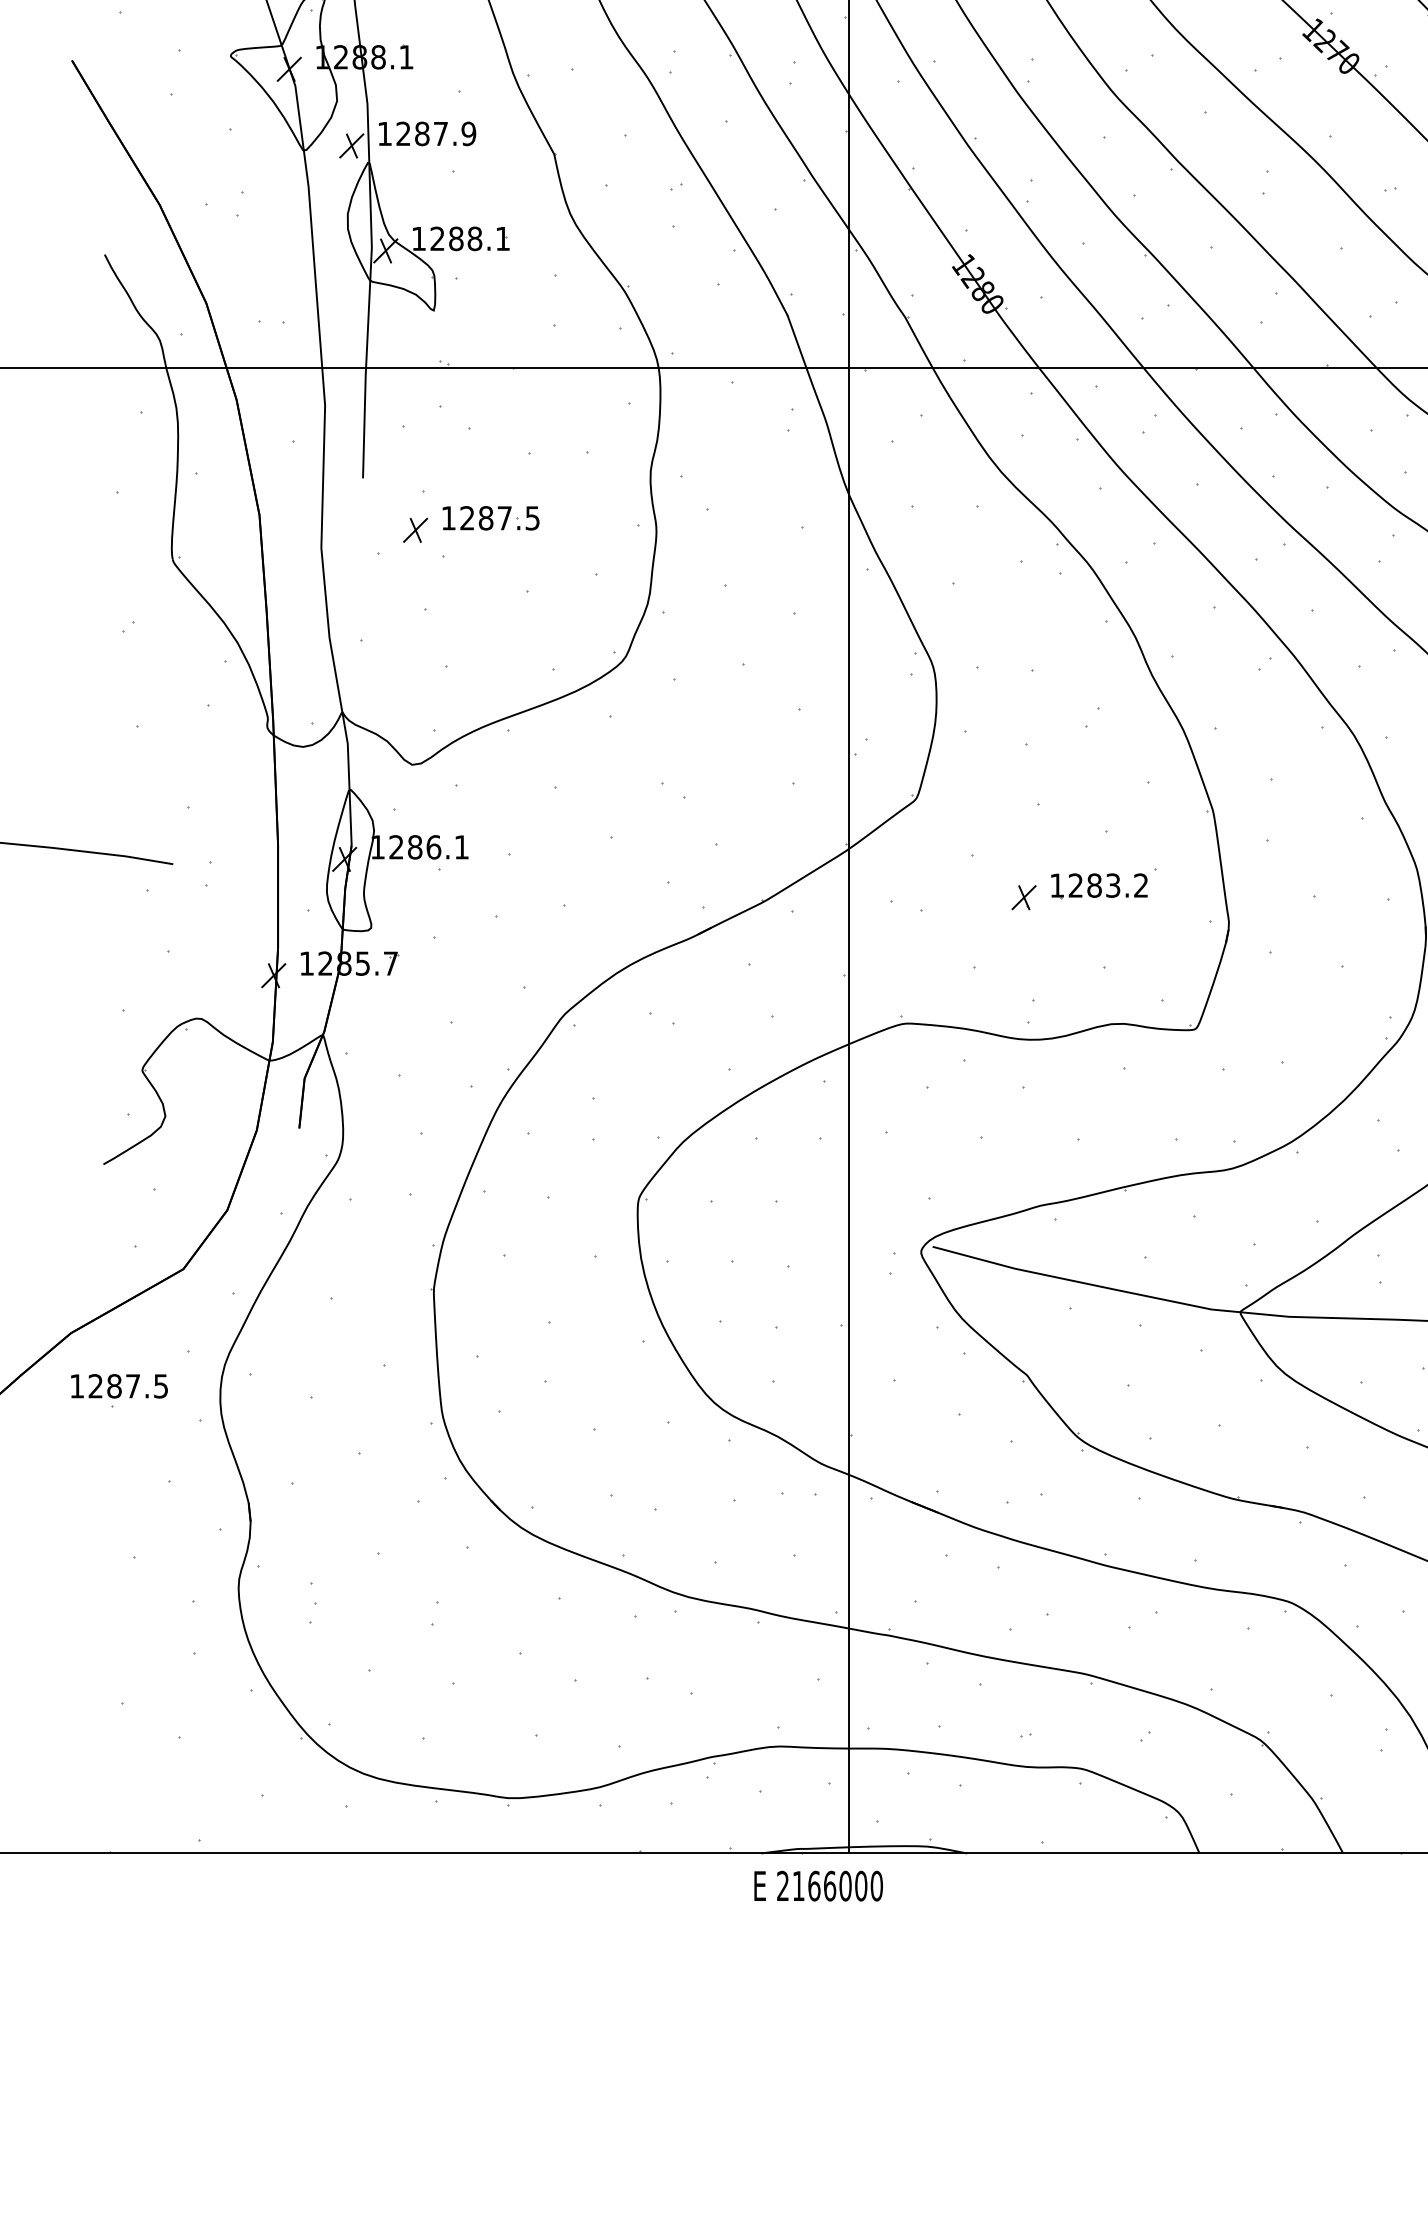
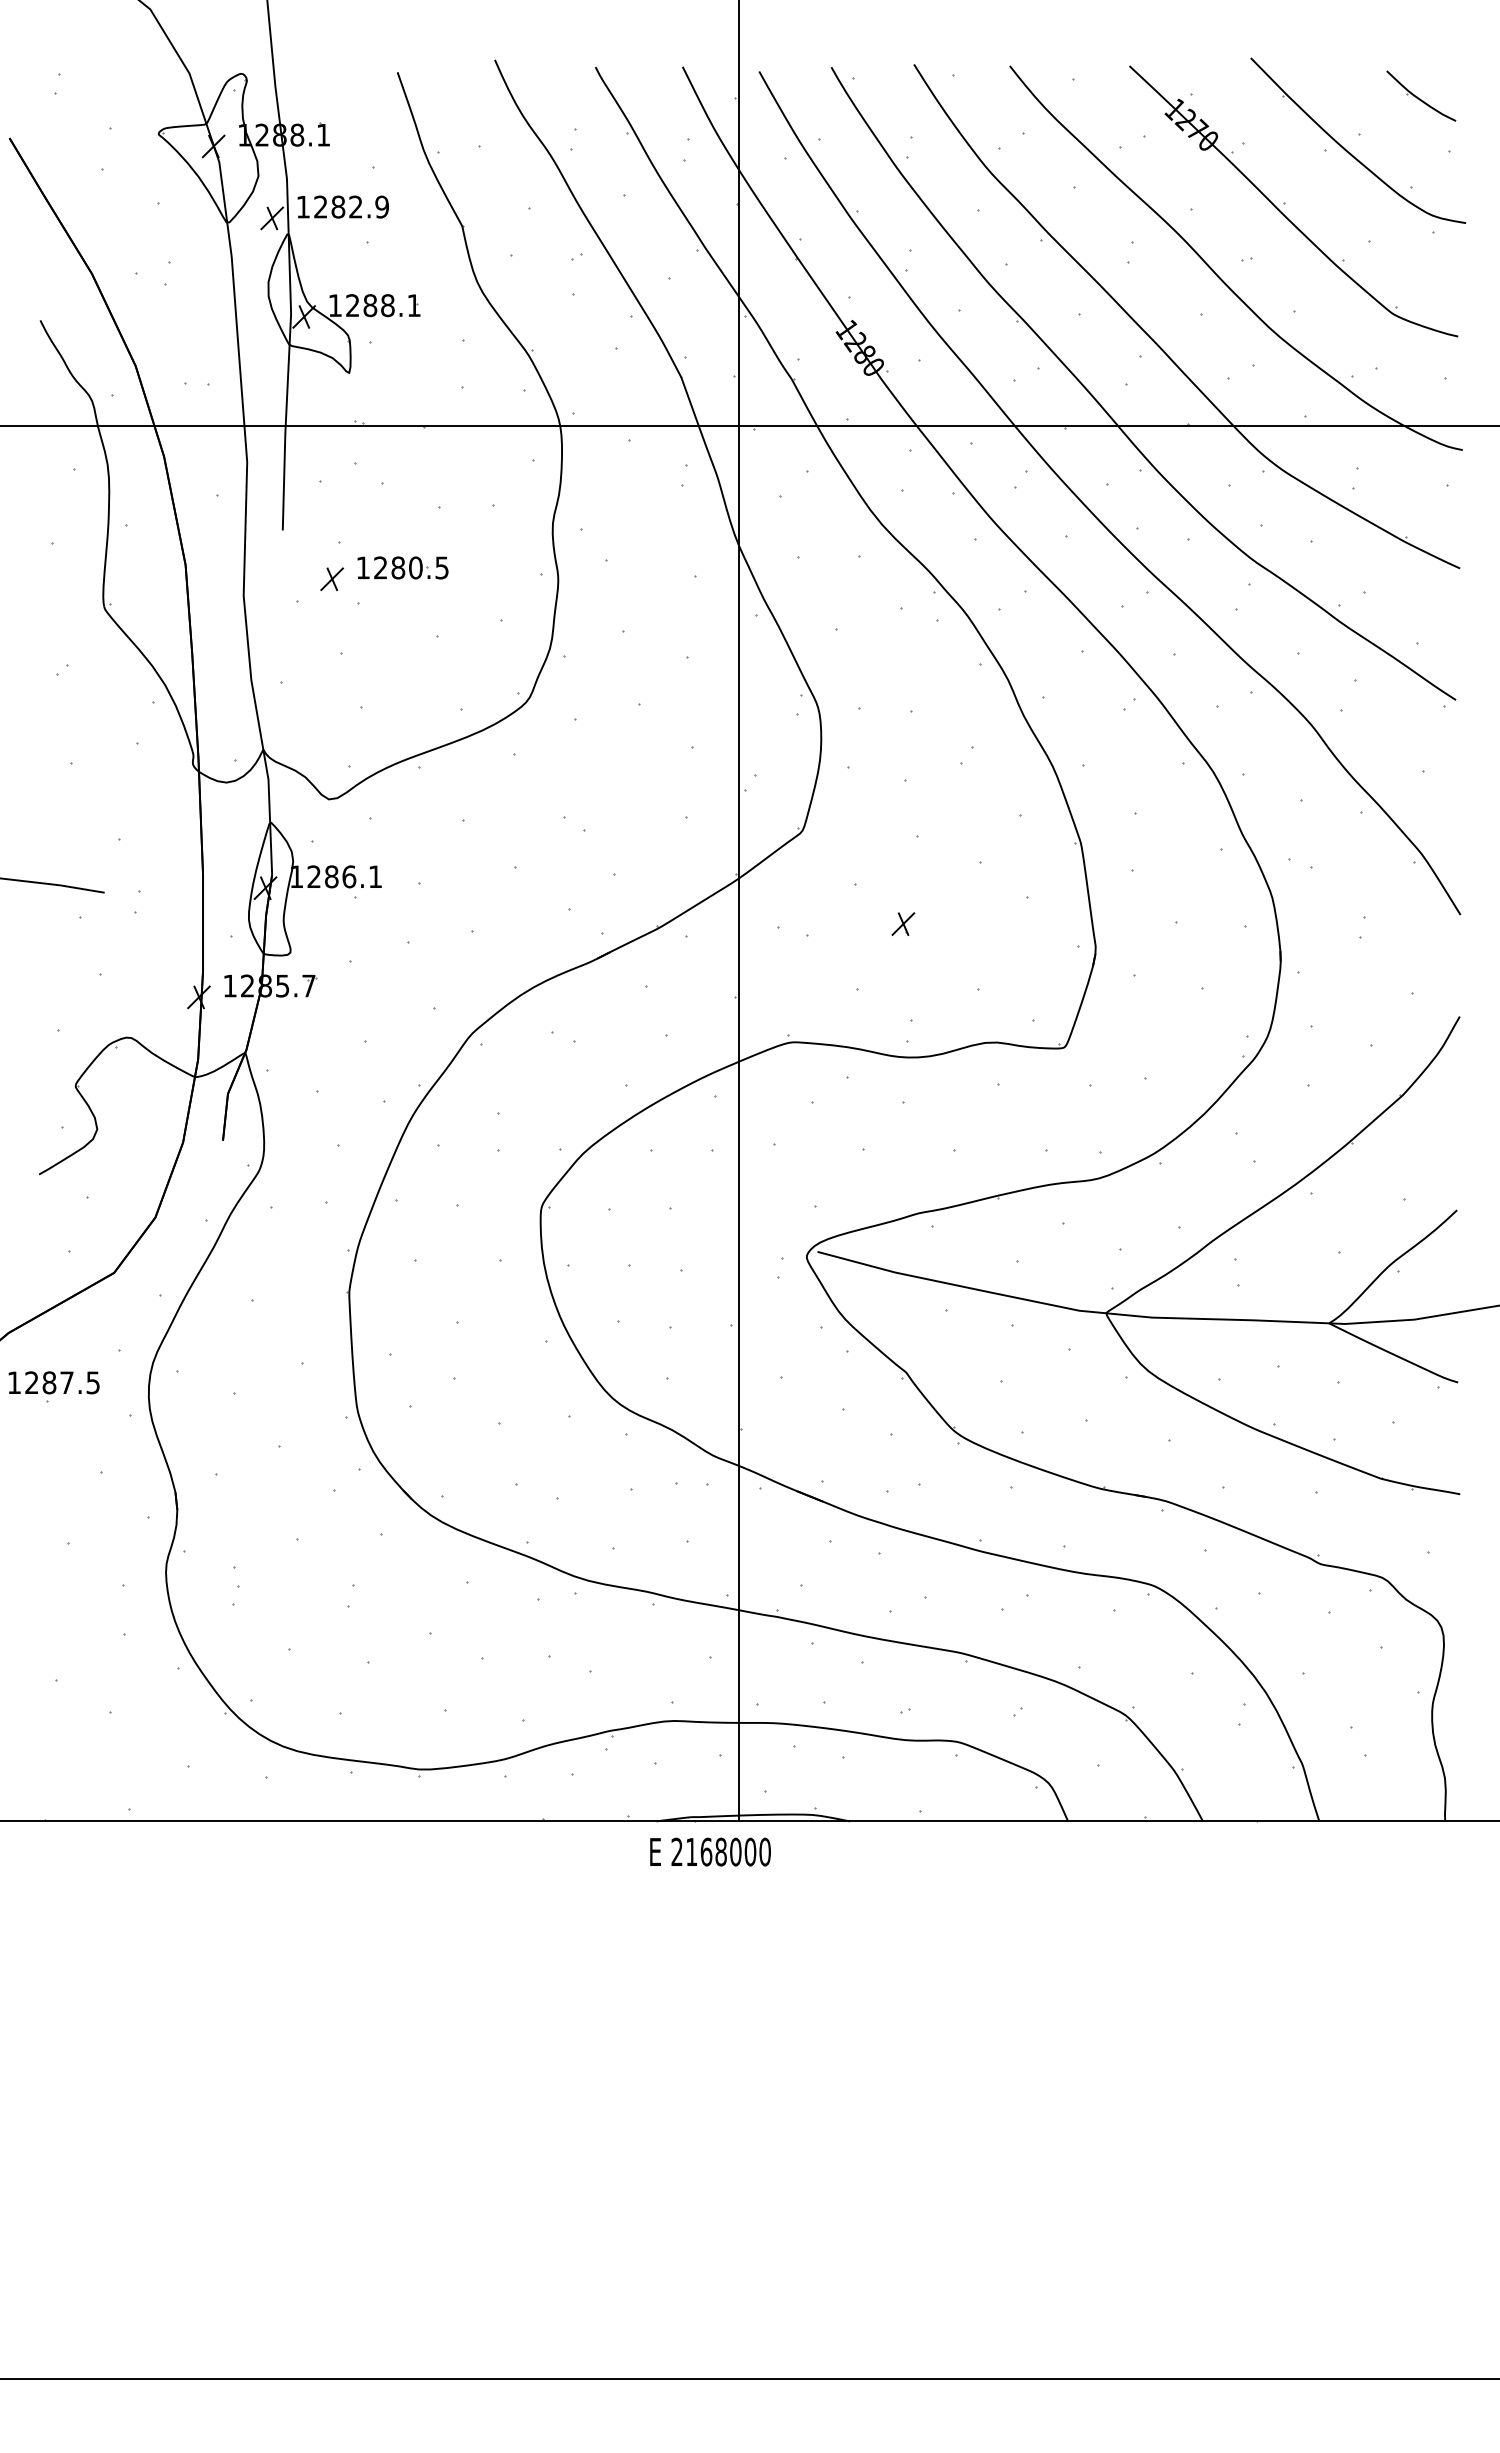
text: (440, 133) -> (355, 206), 1287.9 -> 1282.9
text: (504, 517) -> (415, 567), 1287.5 -> 1280.5
part: (1098, 886) -> (973, 913), removed
text: (829, 1885) -> (720, 1851), 2166000 -> 2168000

